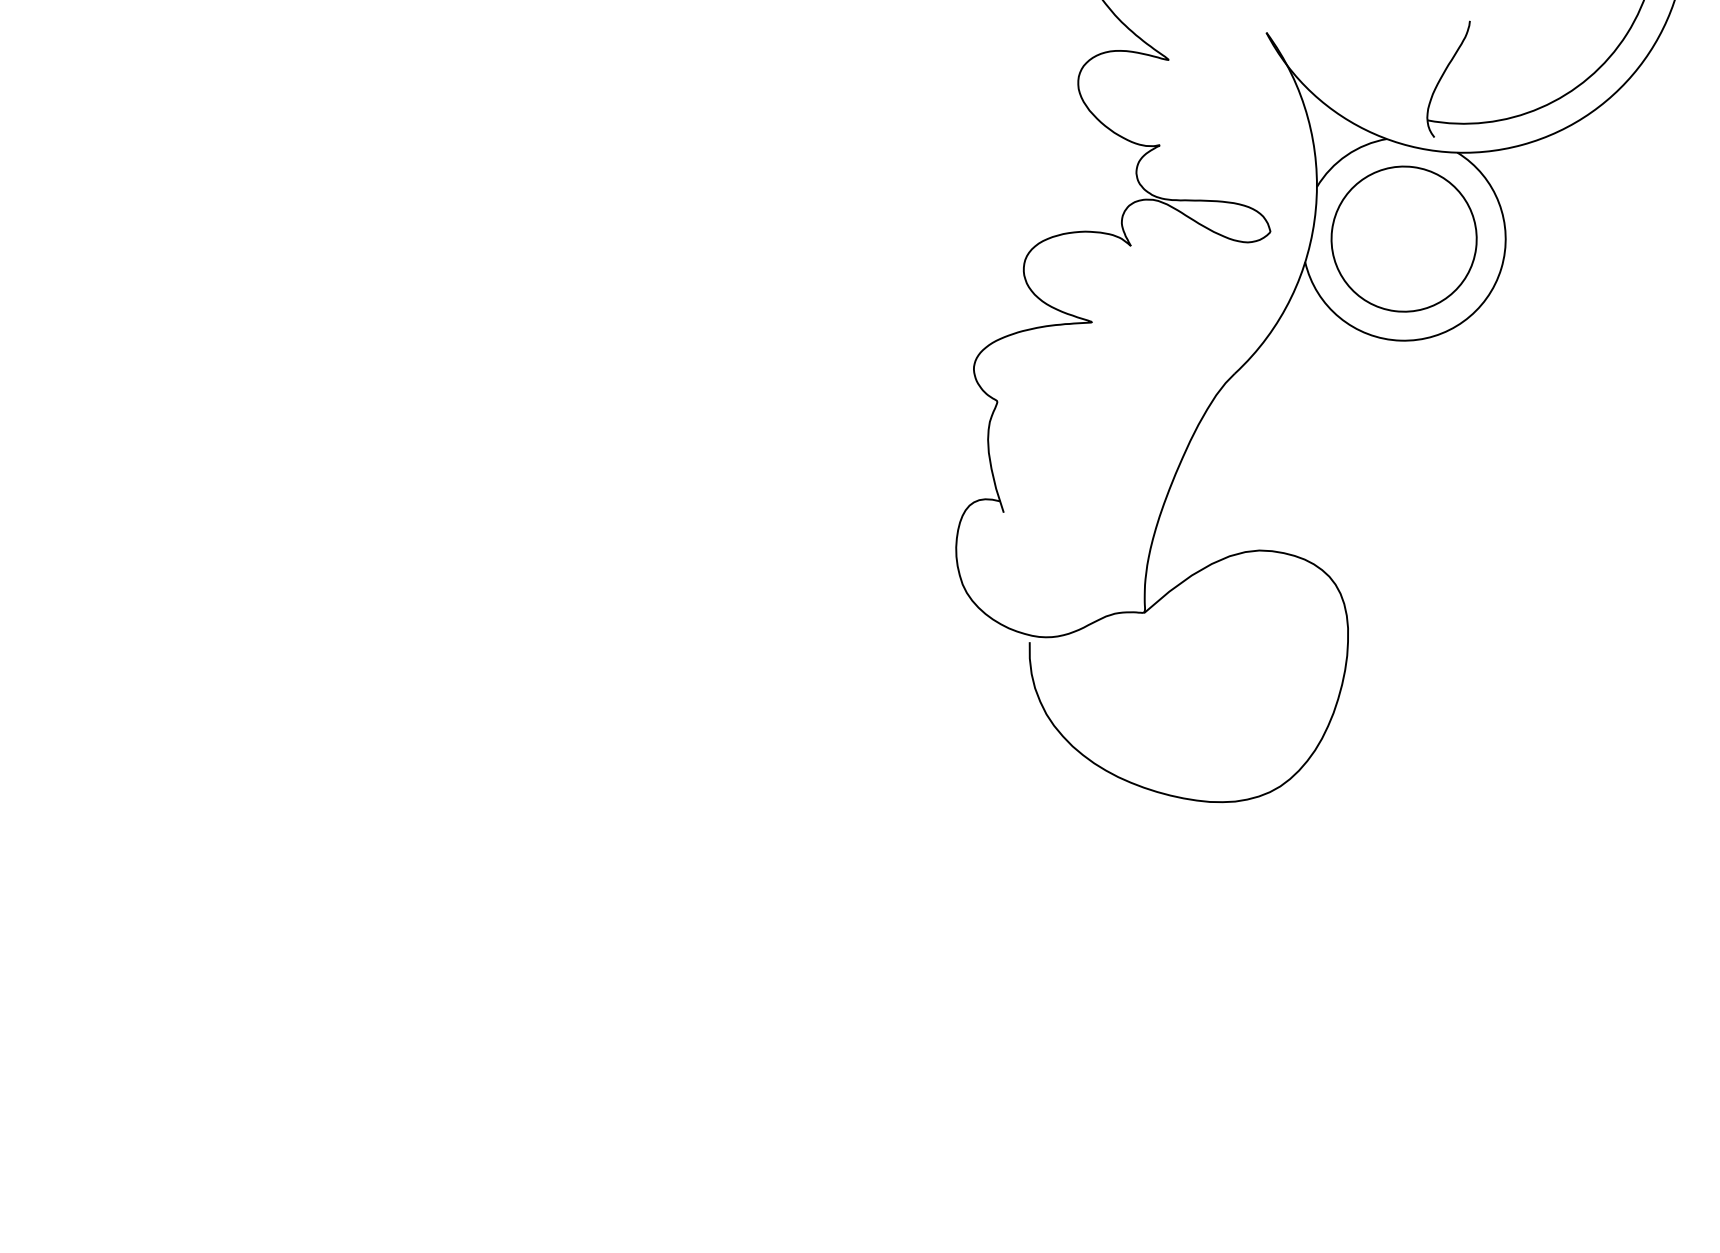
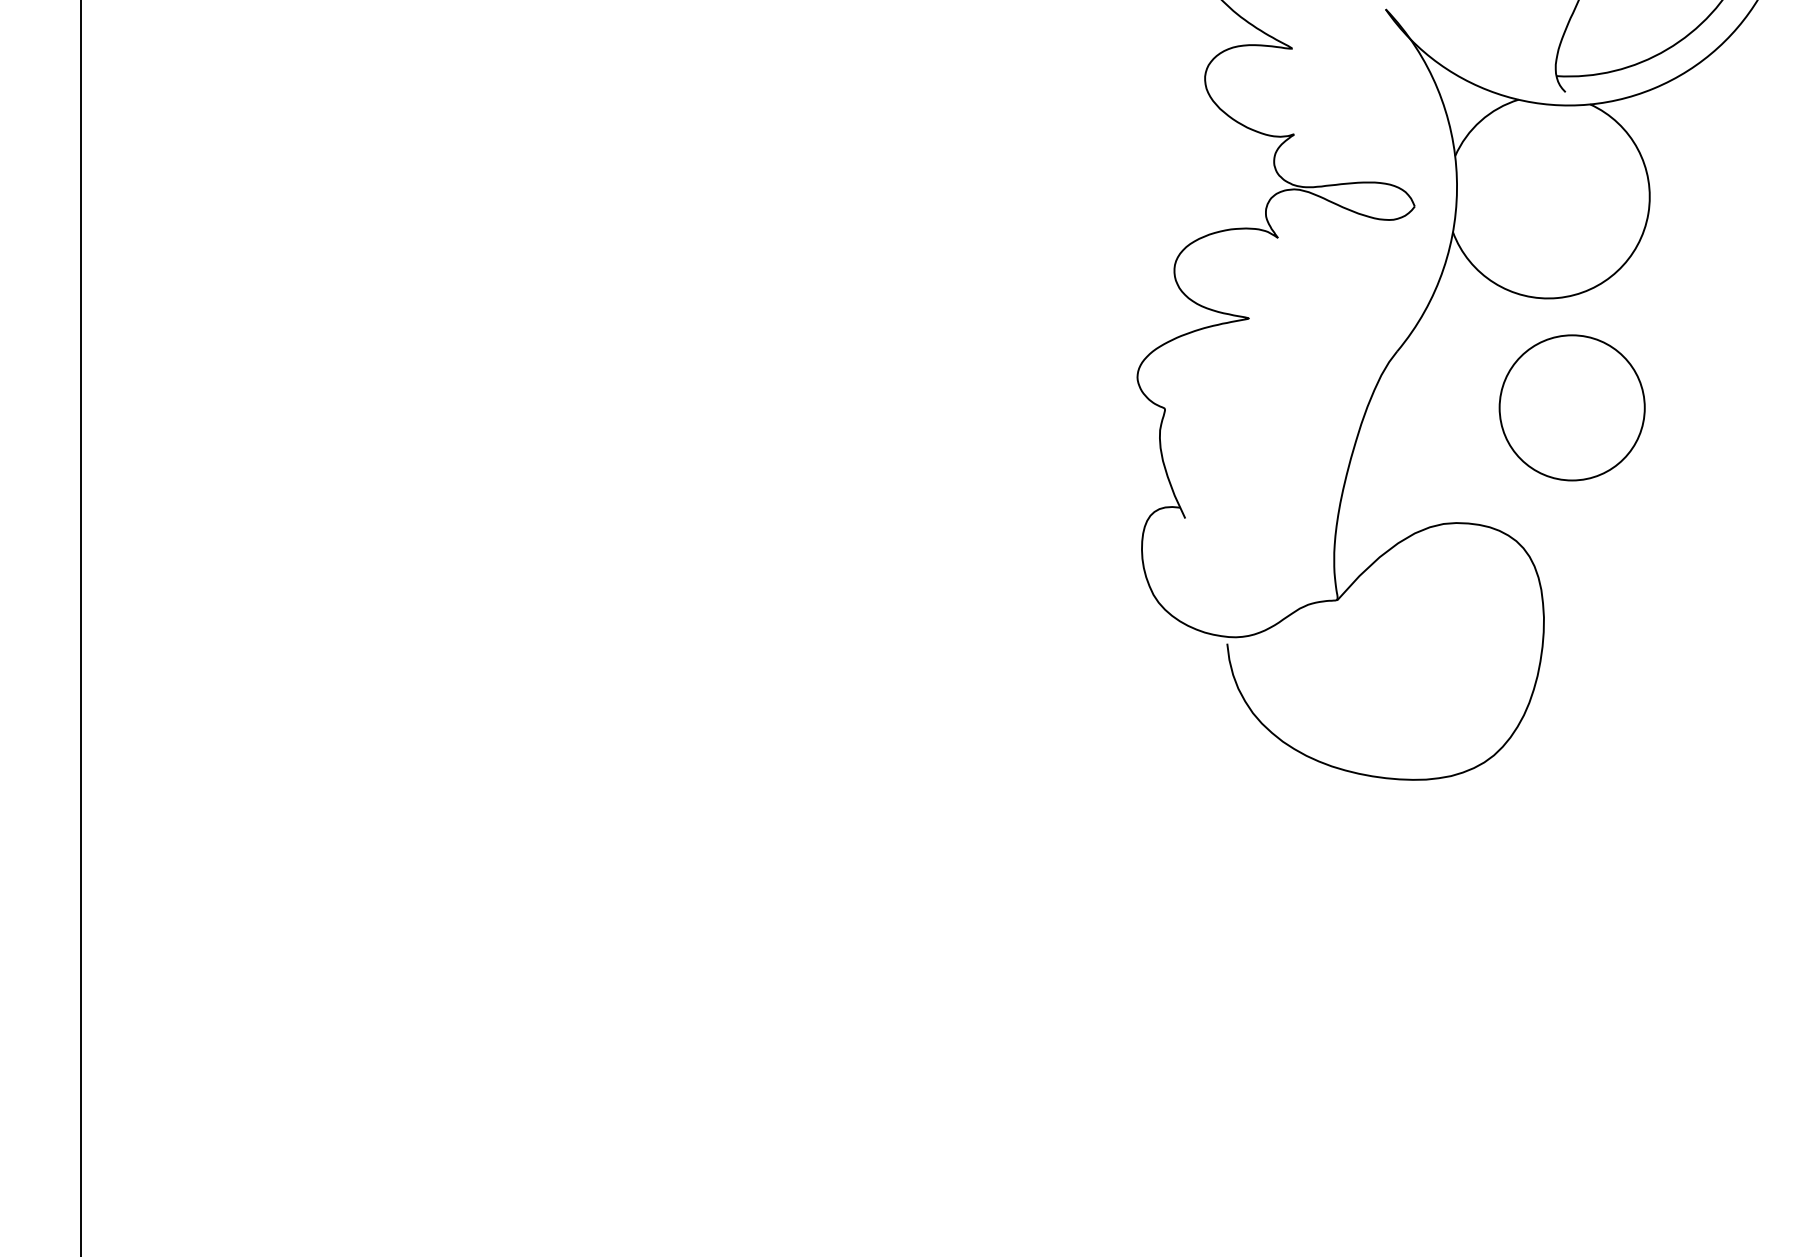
circle: (1403, 238) -> (1571, 407), moved

